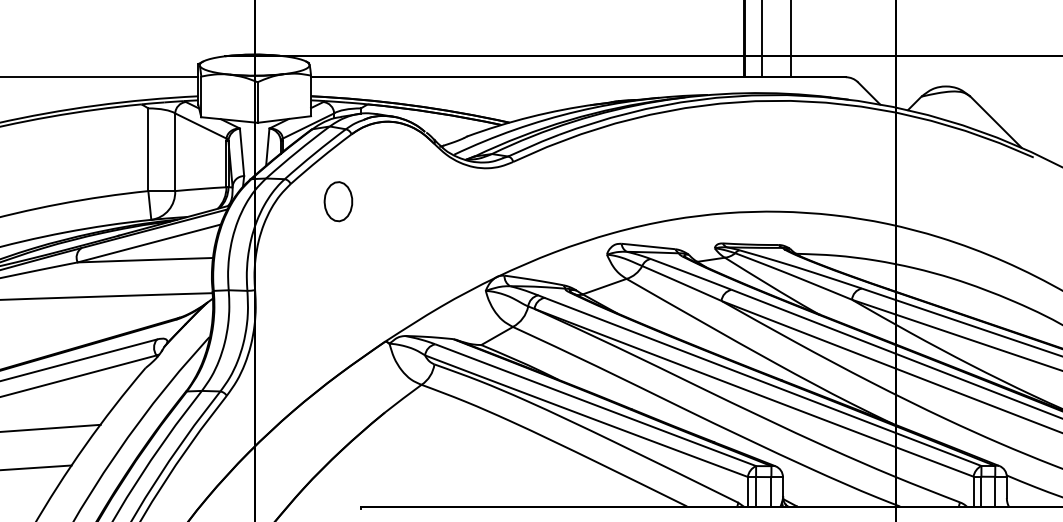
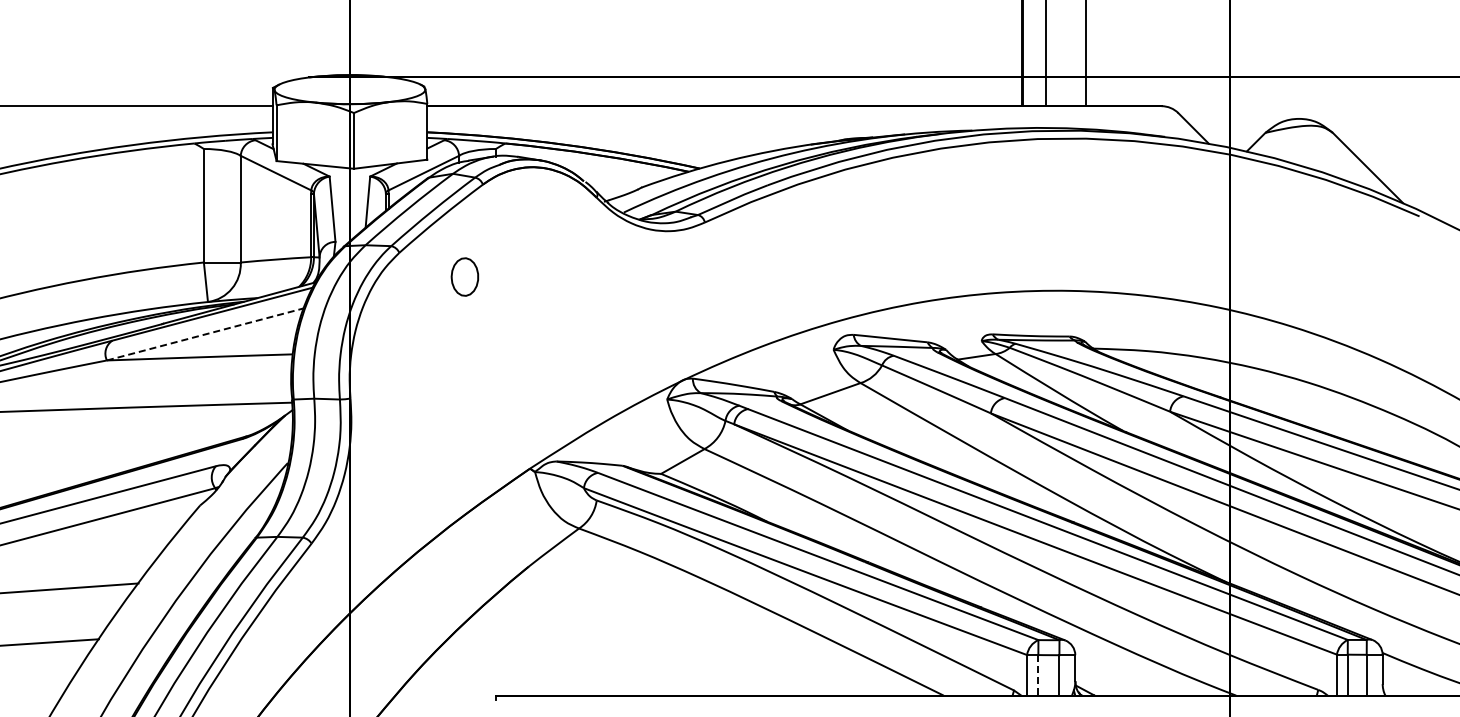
part: (338, 201) -> (464, 276), size x0.7
line: (149, 243) -> (205, 334), solid -> dashed
line: (756, 491) -> (1038, 675), solid -> dashed

